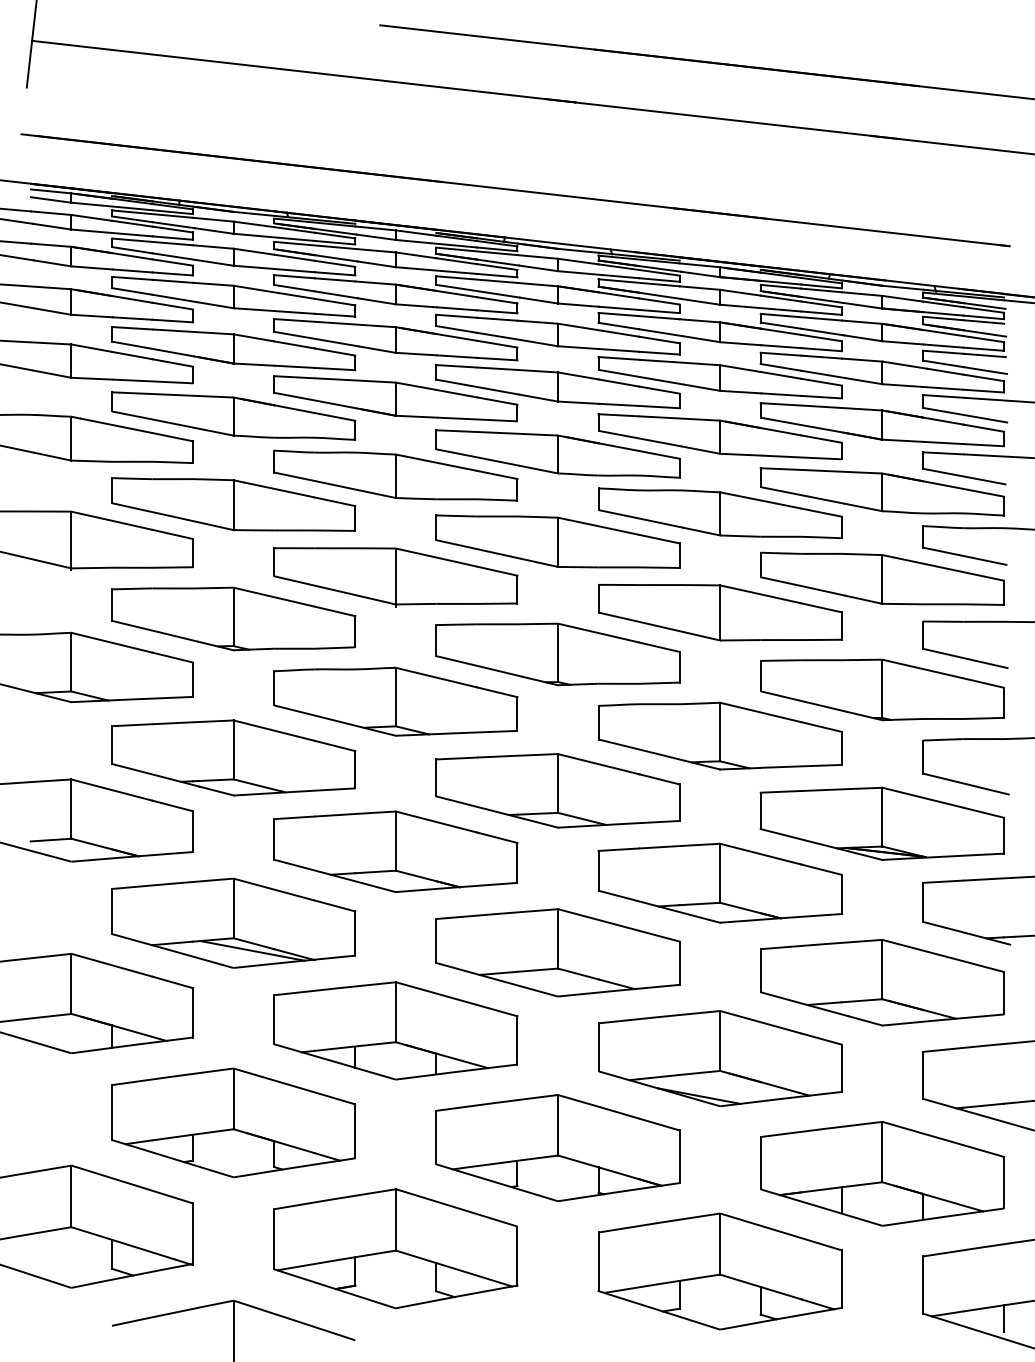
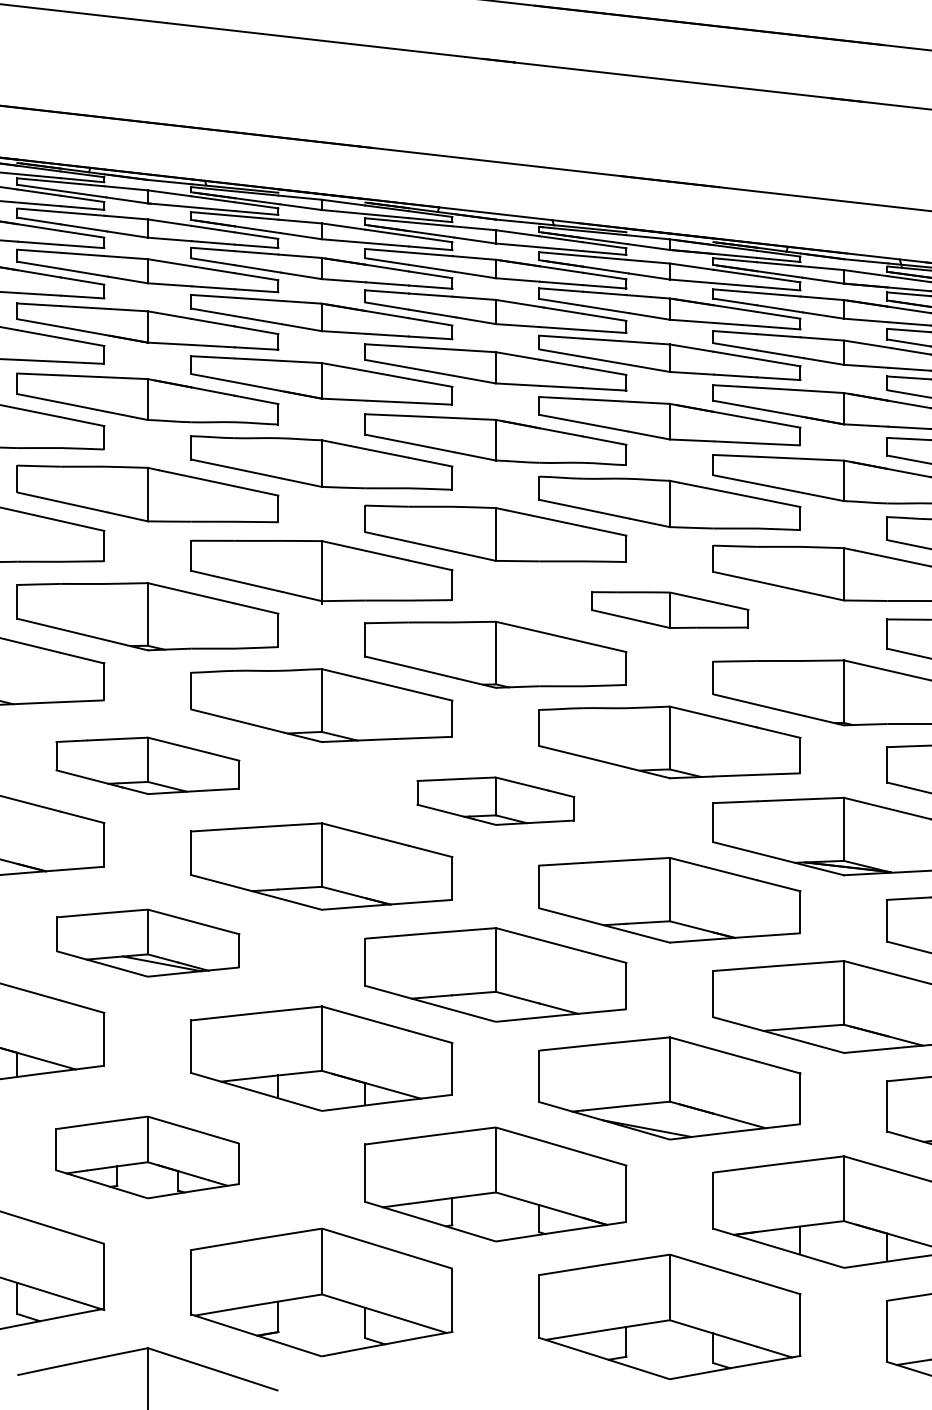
part: (720, 612) -> (670, 609), size x0.6
part: (233, 757) -> (147, 765), size x0.7
part: (557, 790) -> (495, 800), size x0.6
part: (233, 922) -> (147, 942), size x0.7
part: (233, 1122) -> (147, 1157), size x0.7

